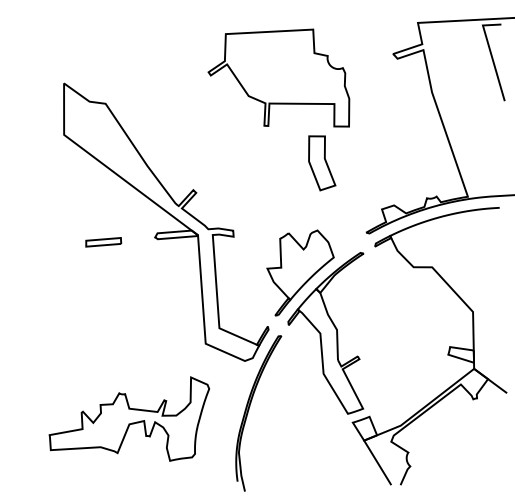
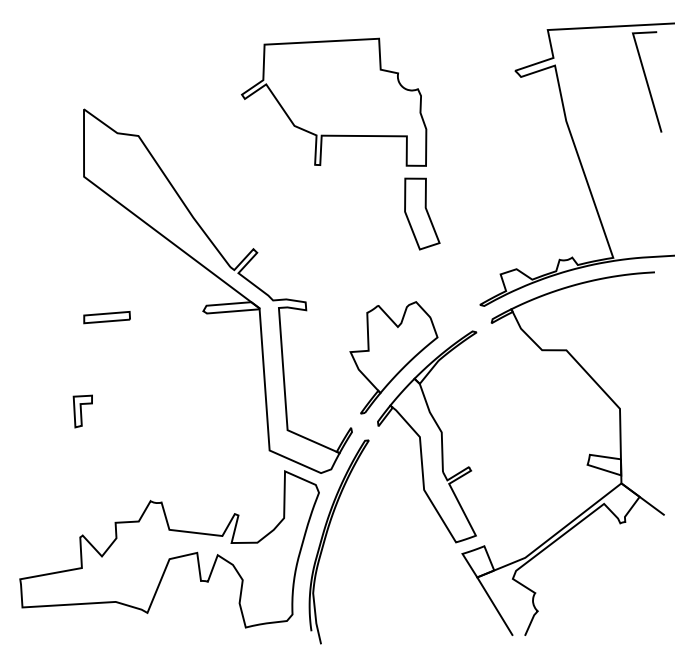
part: (278, 77) -> (333, 101), moved
part: (103, 242) -> (106, 317), moved
part: (63, 314) -> (83, 412), added
part: (129, 418) -> (169, 548), size x1.43

